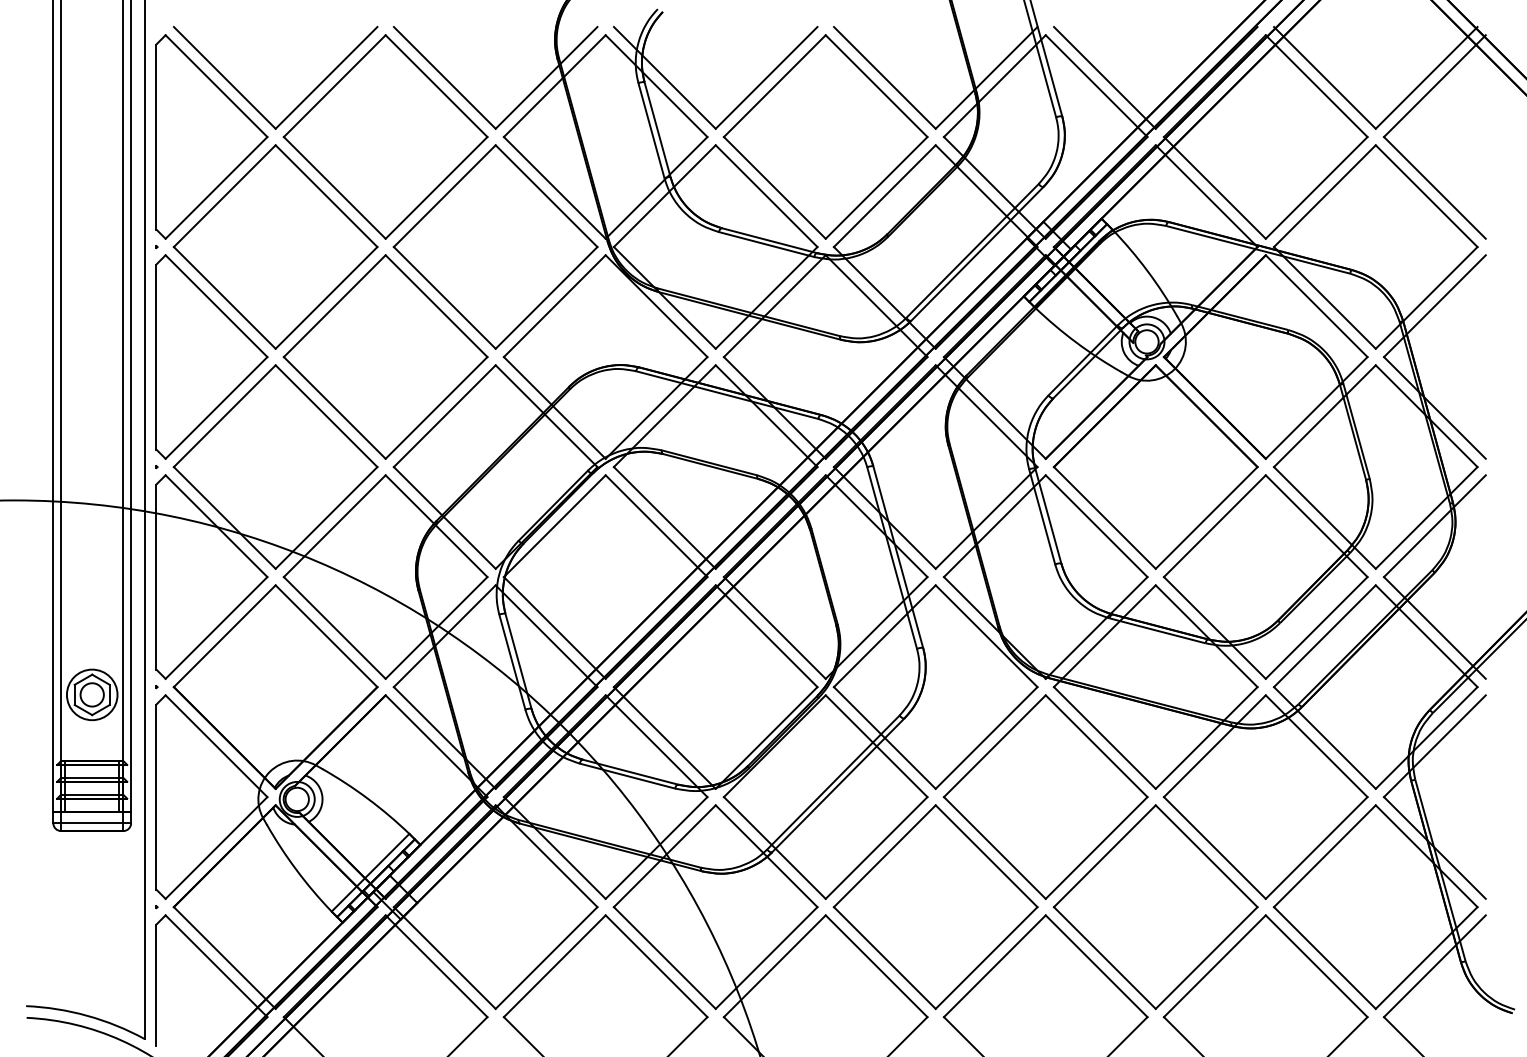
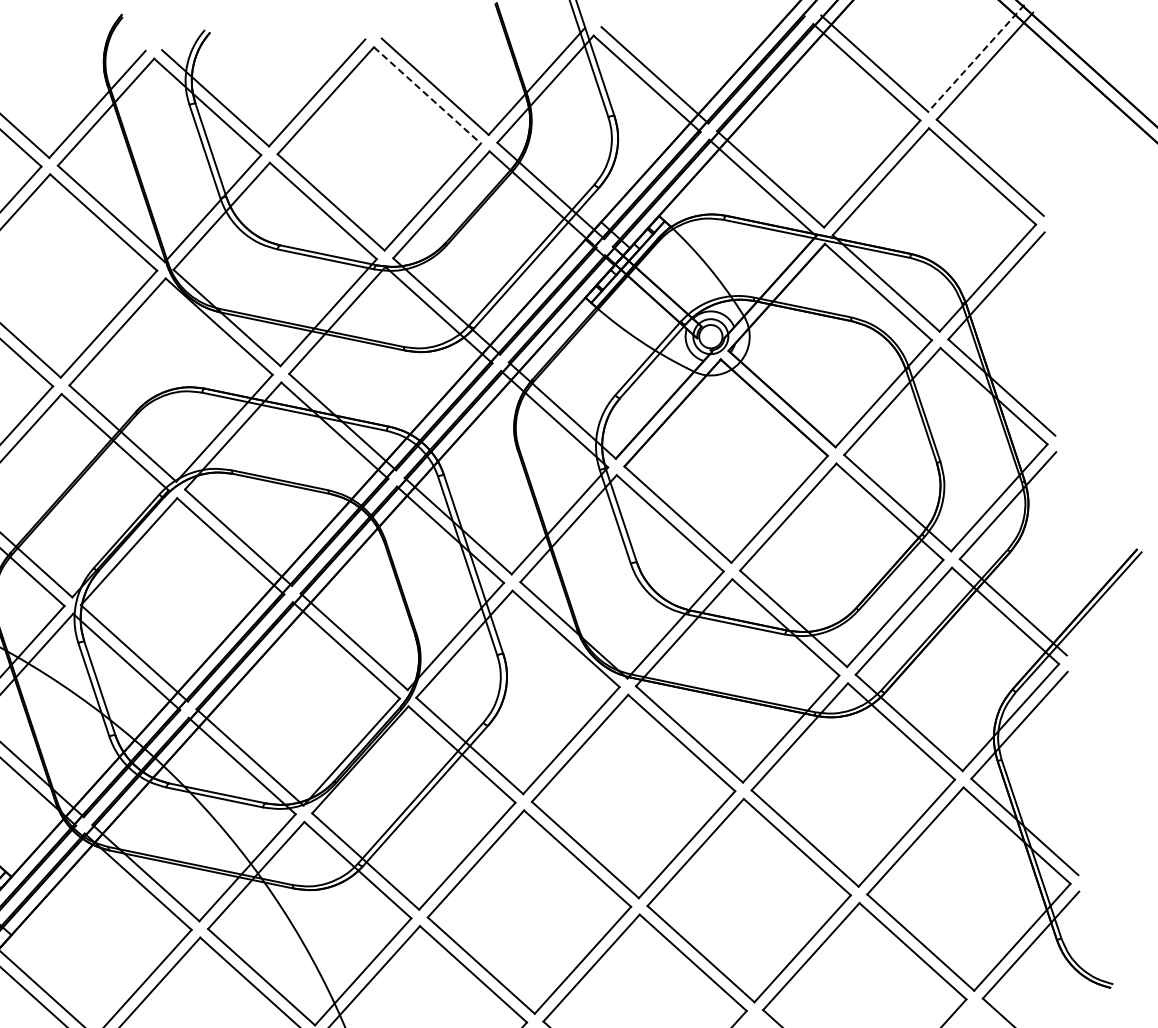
line: (1426, 77) -> (976, 58), solid -> dashed
line: (876, 86) -> (427, 95), solid -> dashed

